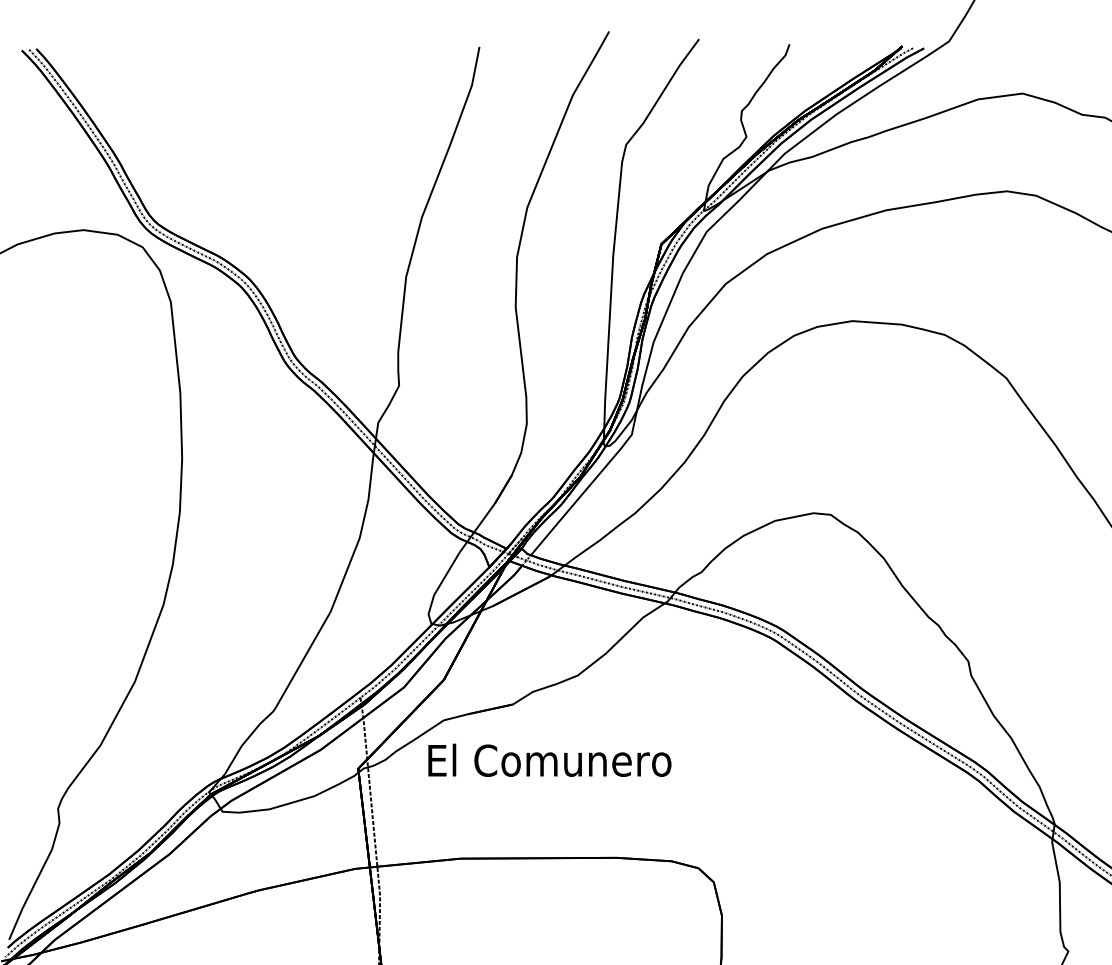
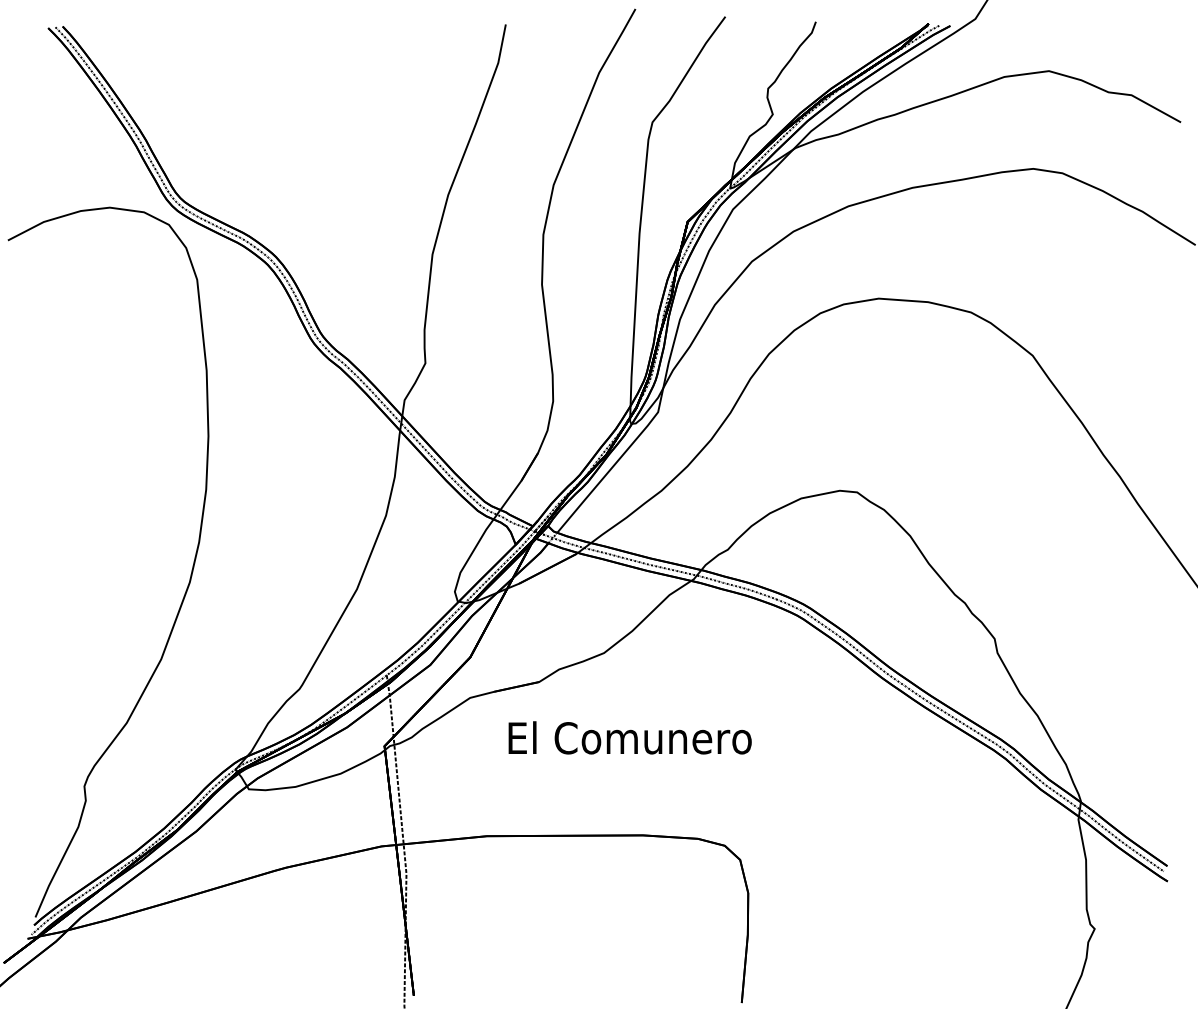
text: (549, 759) -> (629, 737), moved

